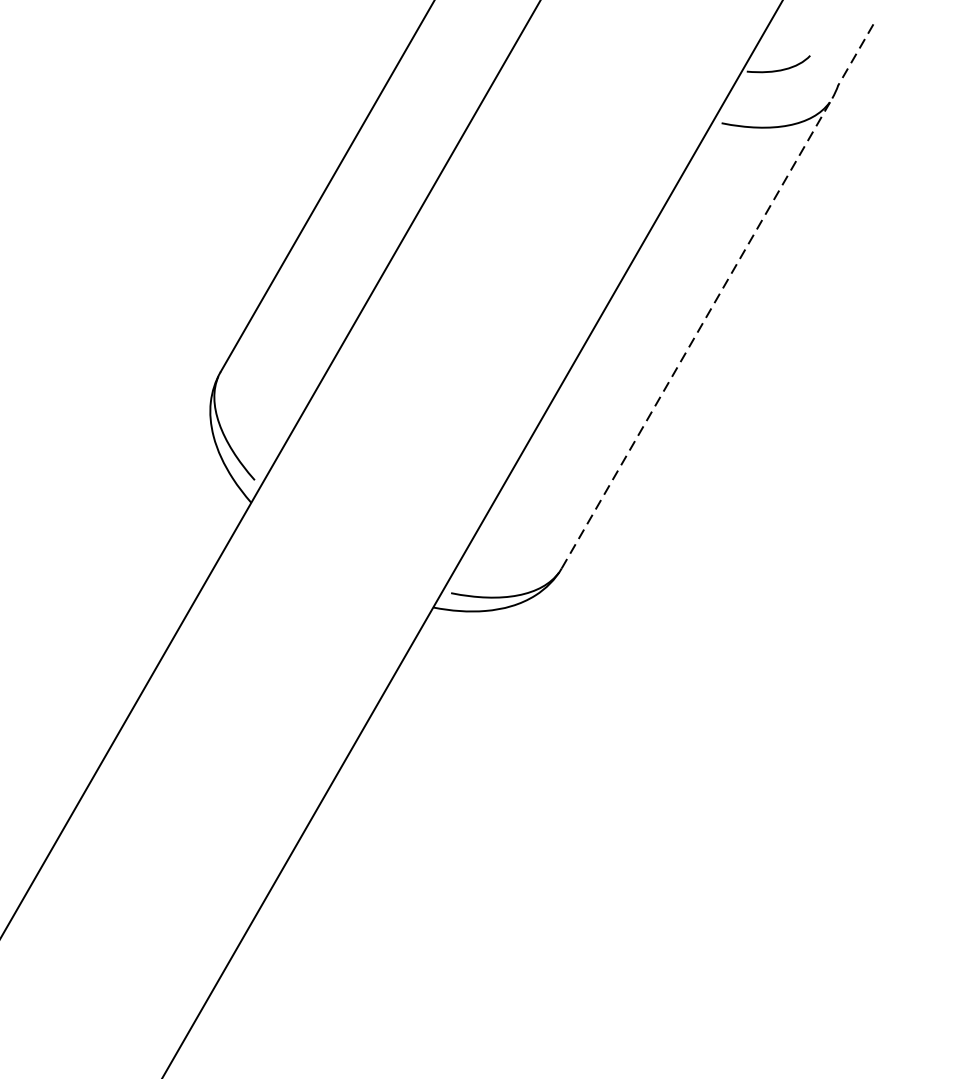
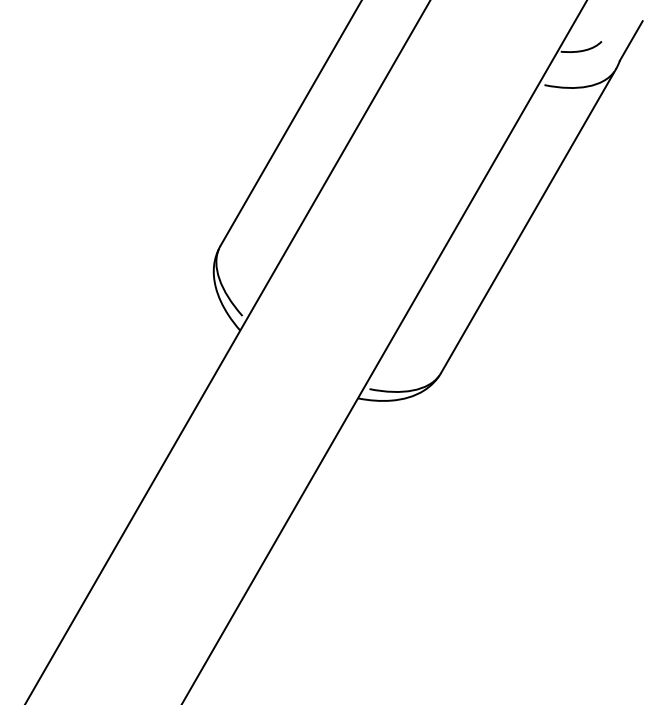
line: (856, 55) -> (631, 41), dashed -> solid
line: (696, 332) -> (528, 220), dashed -> solid

